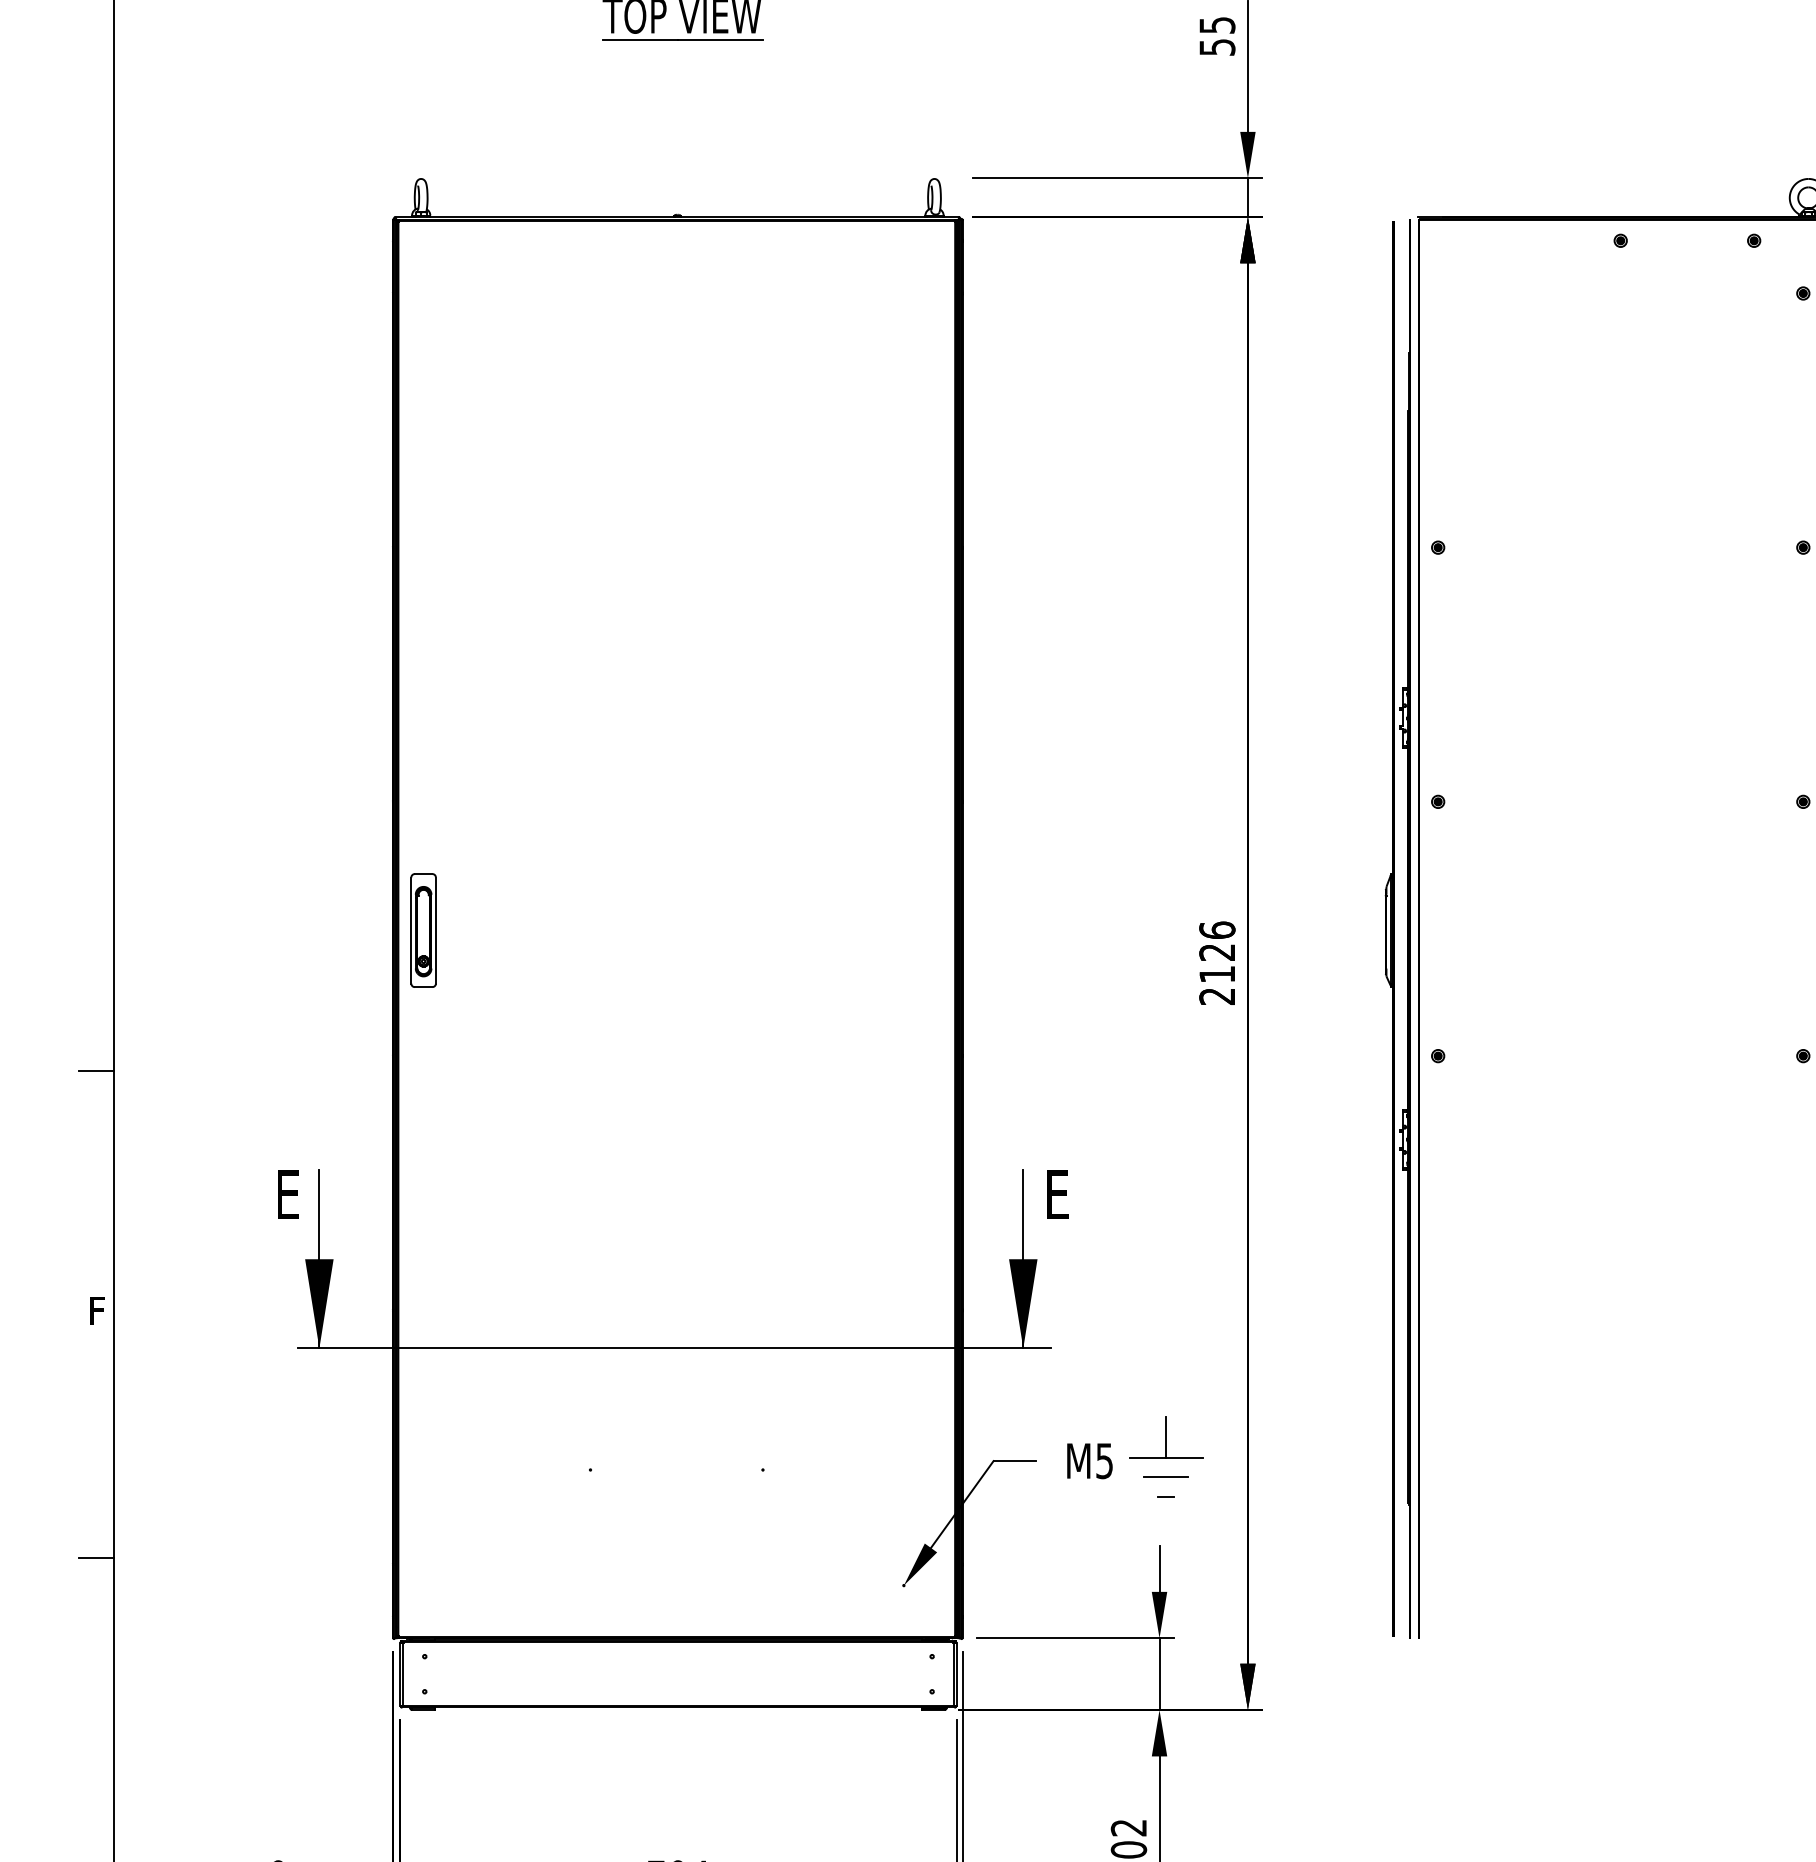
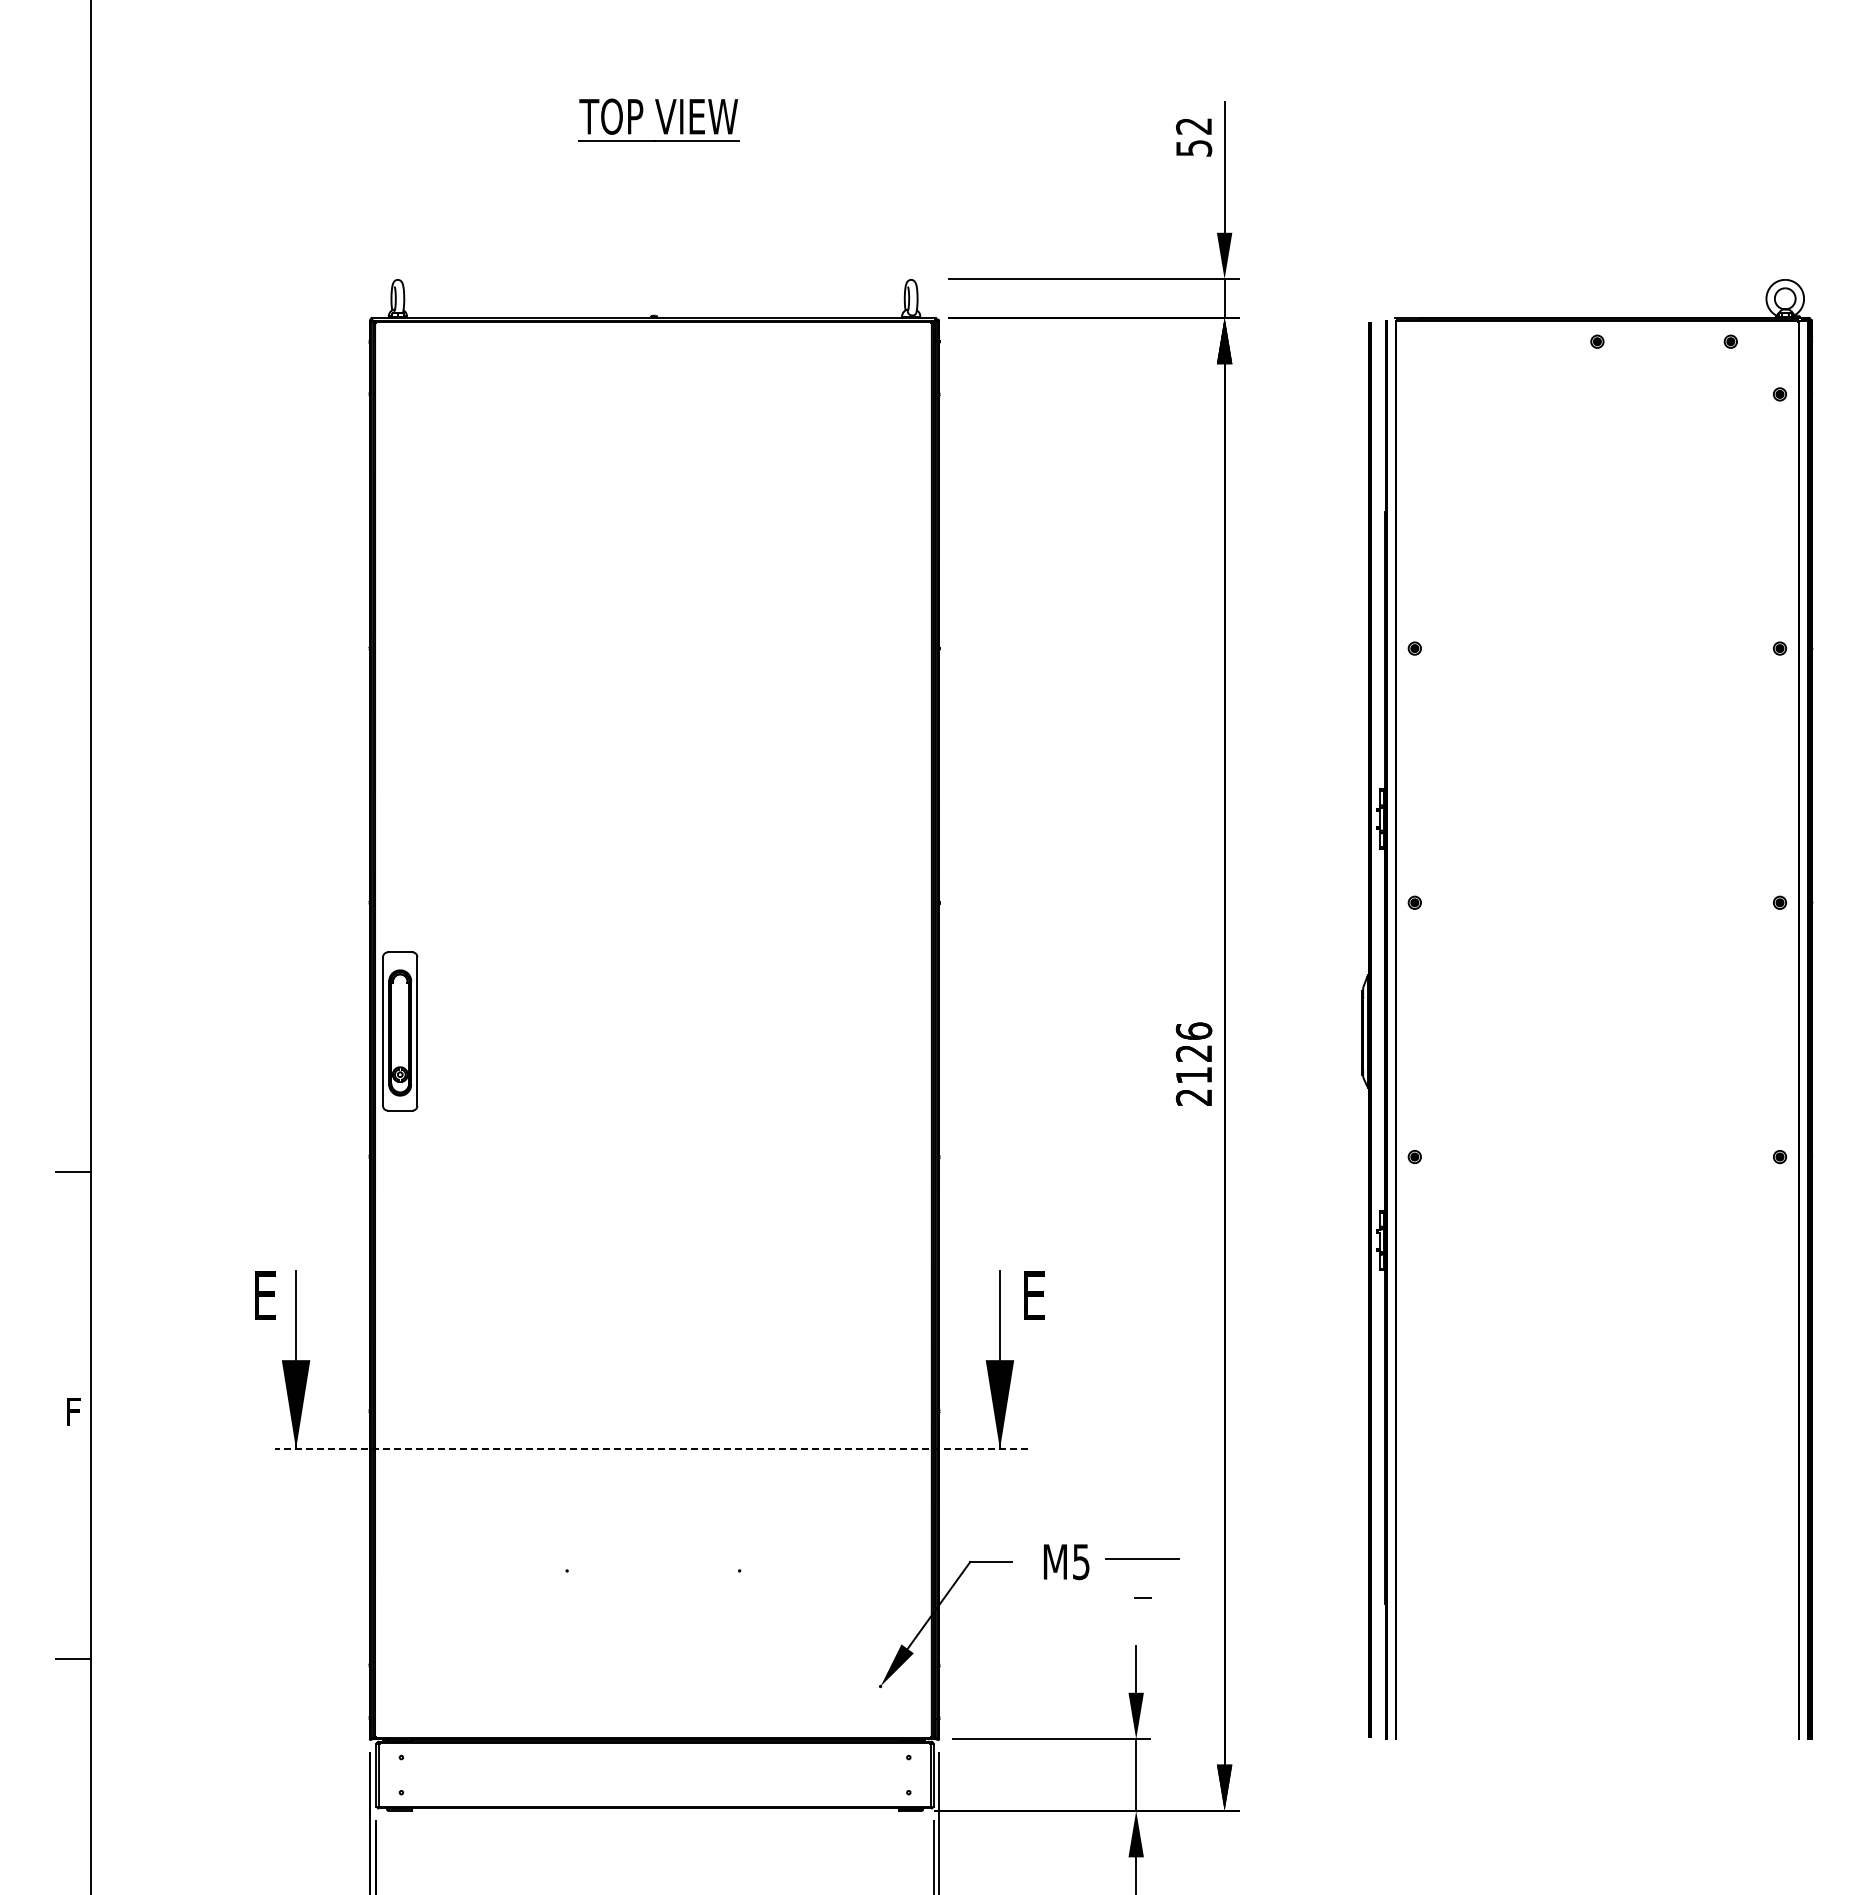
text: (1217, 25) -> (1194, 126), 55 -> 52
part: (423, 930) -> (400, 1031), size x1.4
line: (674, 1348) -> (651, 1449), solid -> dashed
line: (1165, 1436) -> (1142, 1537), removed
line: (1165, 1477) -> (1142, 1578), removed

